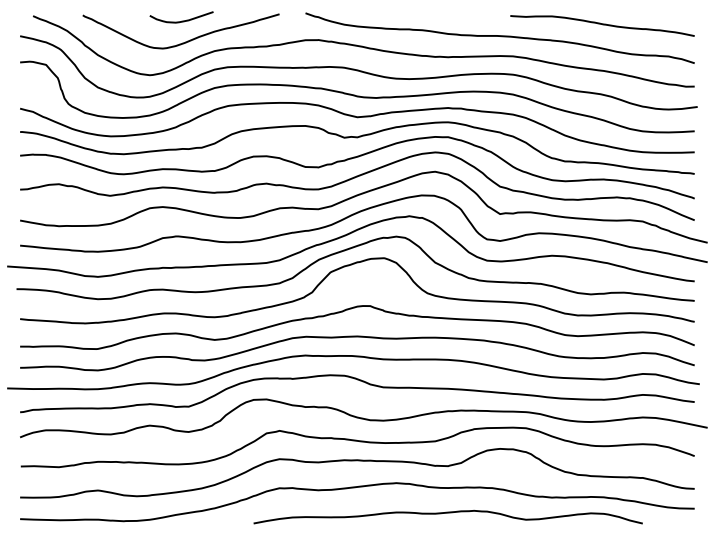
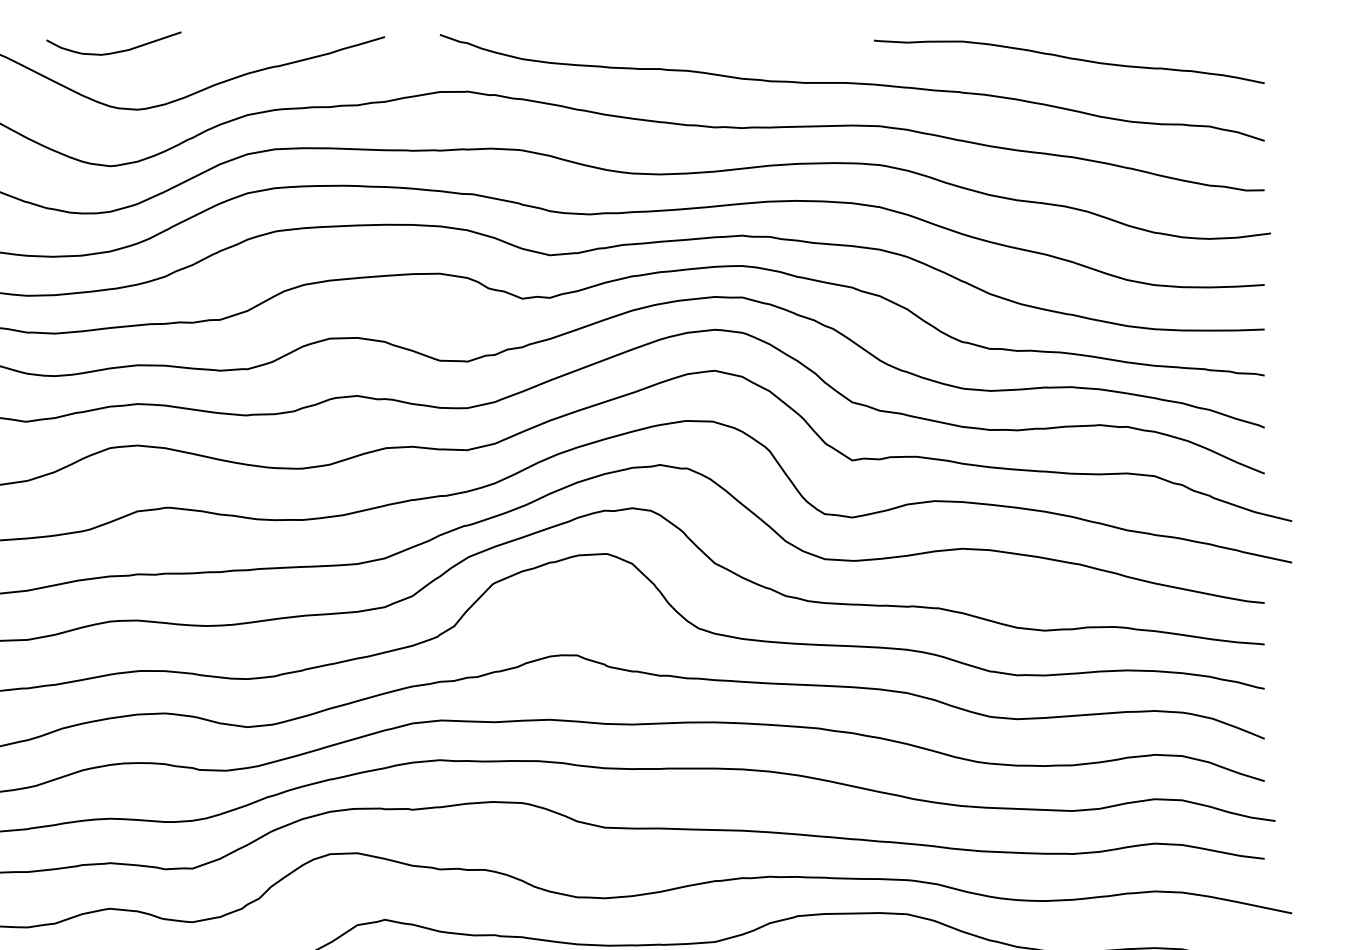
curve: (181, 20) -> (113, 50), moved

